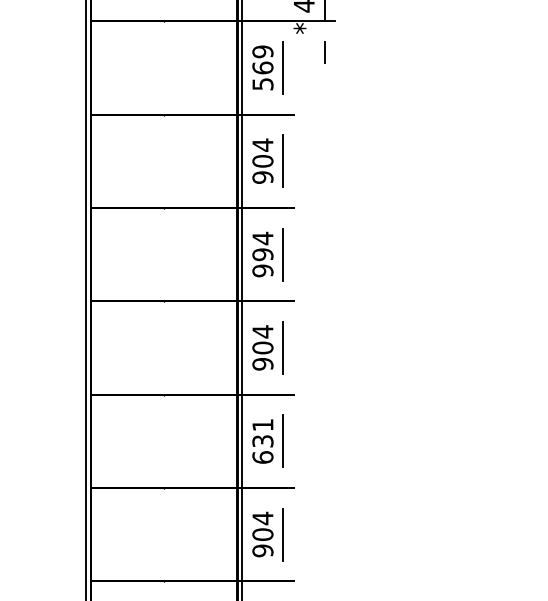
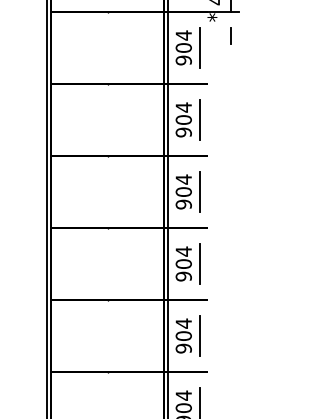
text: (262, 67) -> (183, 47), 569 -> 904
text: (262, 254) -> (183, 191), 994 -> 904
text: (262, 440) -> (183, 335), 631 -> 904

